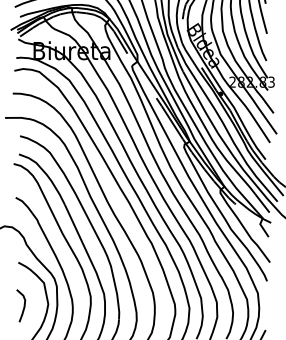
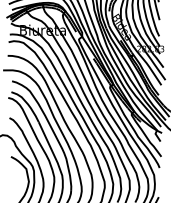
curve: (22, 305) -> (13, 182), removed

